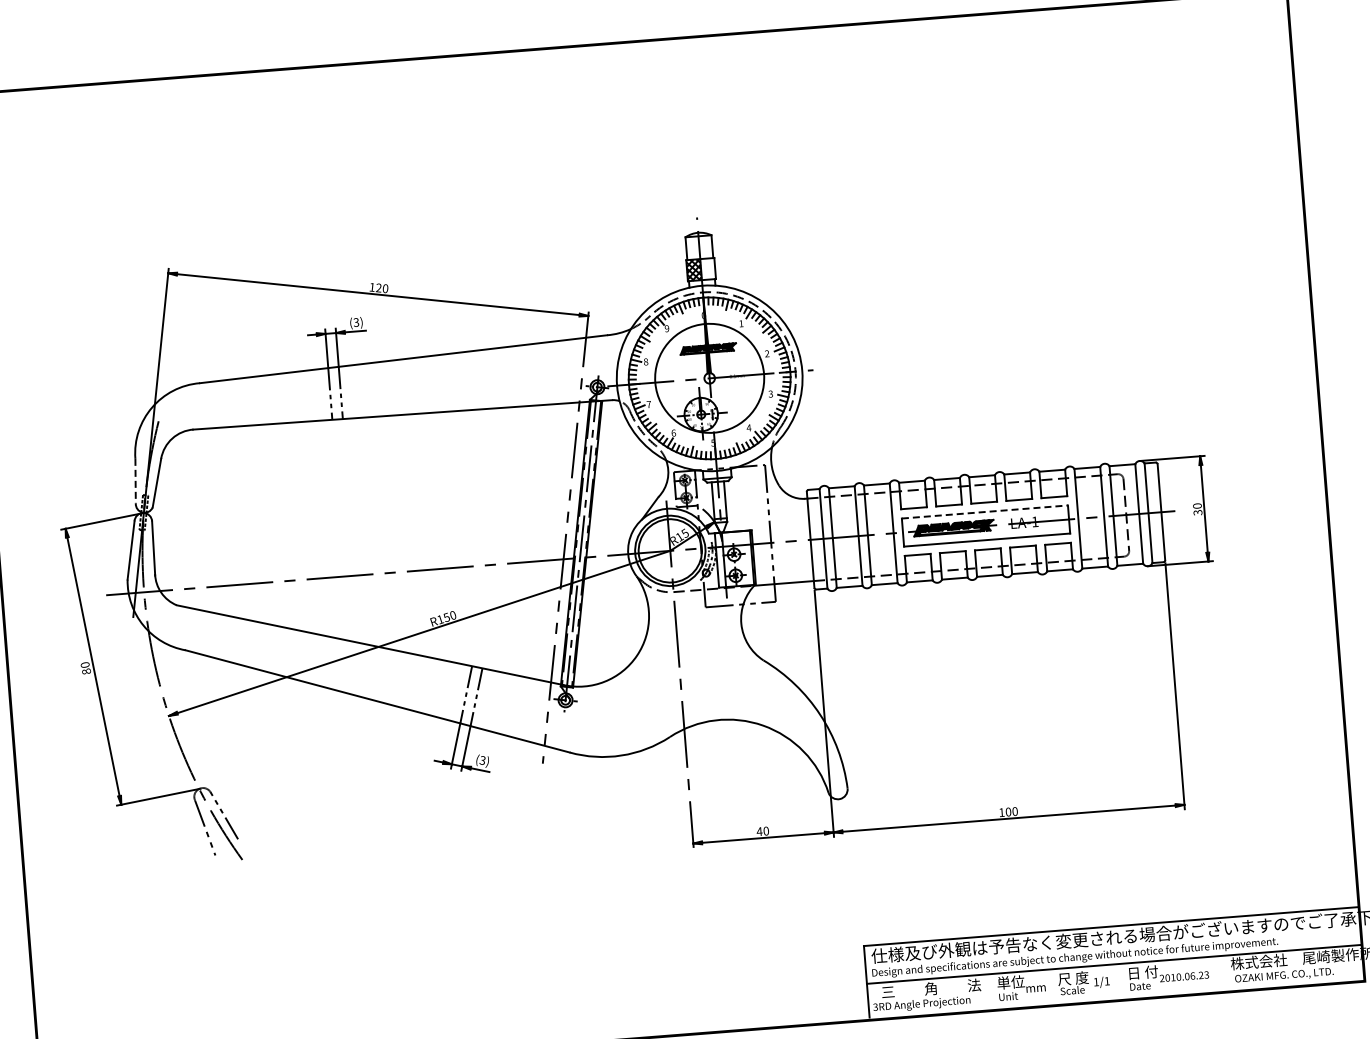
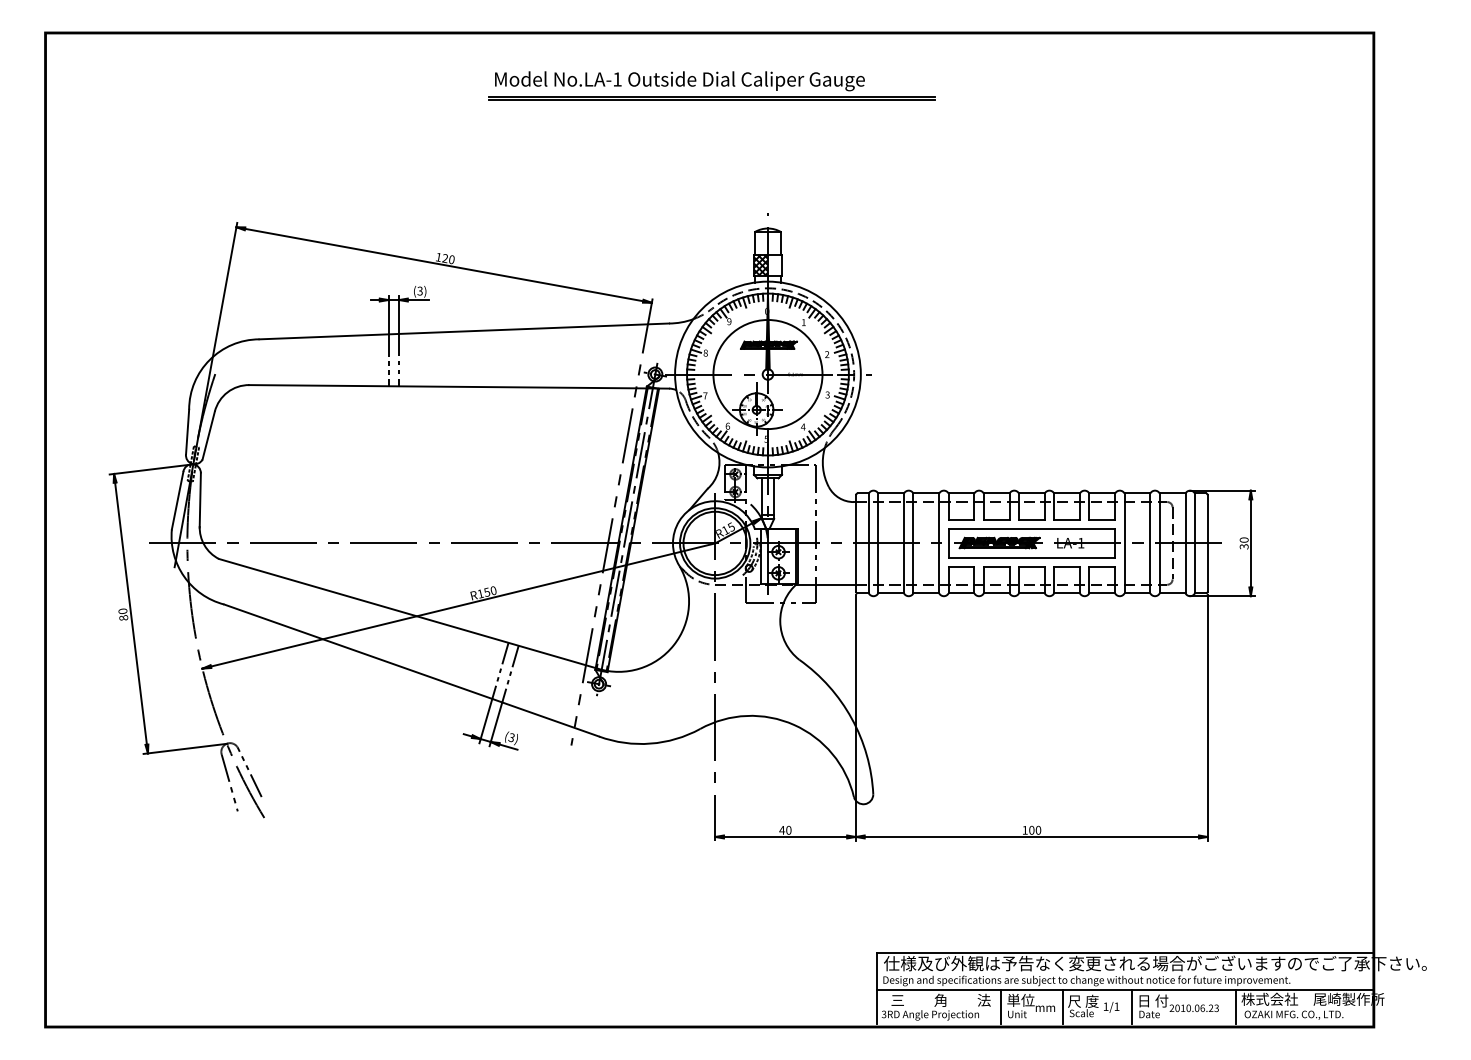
part: (630, 94) -> (711, 85), added
line: (135, 481) -> (187, 432), dashed -> solid
line: (985, 512) -> (1032, 529), dashed -> solid
line: (1226, 972) -> (1236, 1007), added
line: (1121, 980) -> (1131, 1007), added
line: (1052, 986) -> (1062, 1007), added
line: (992, 991) -> (1001, 1007), added

